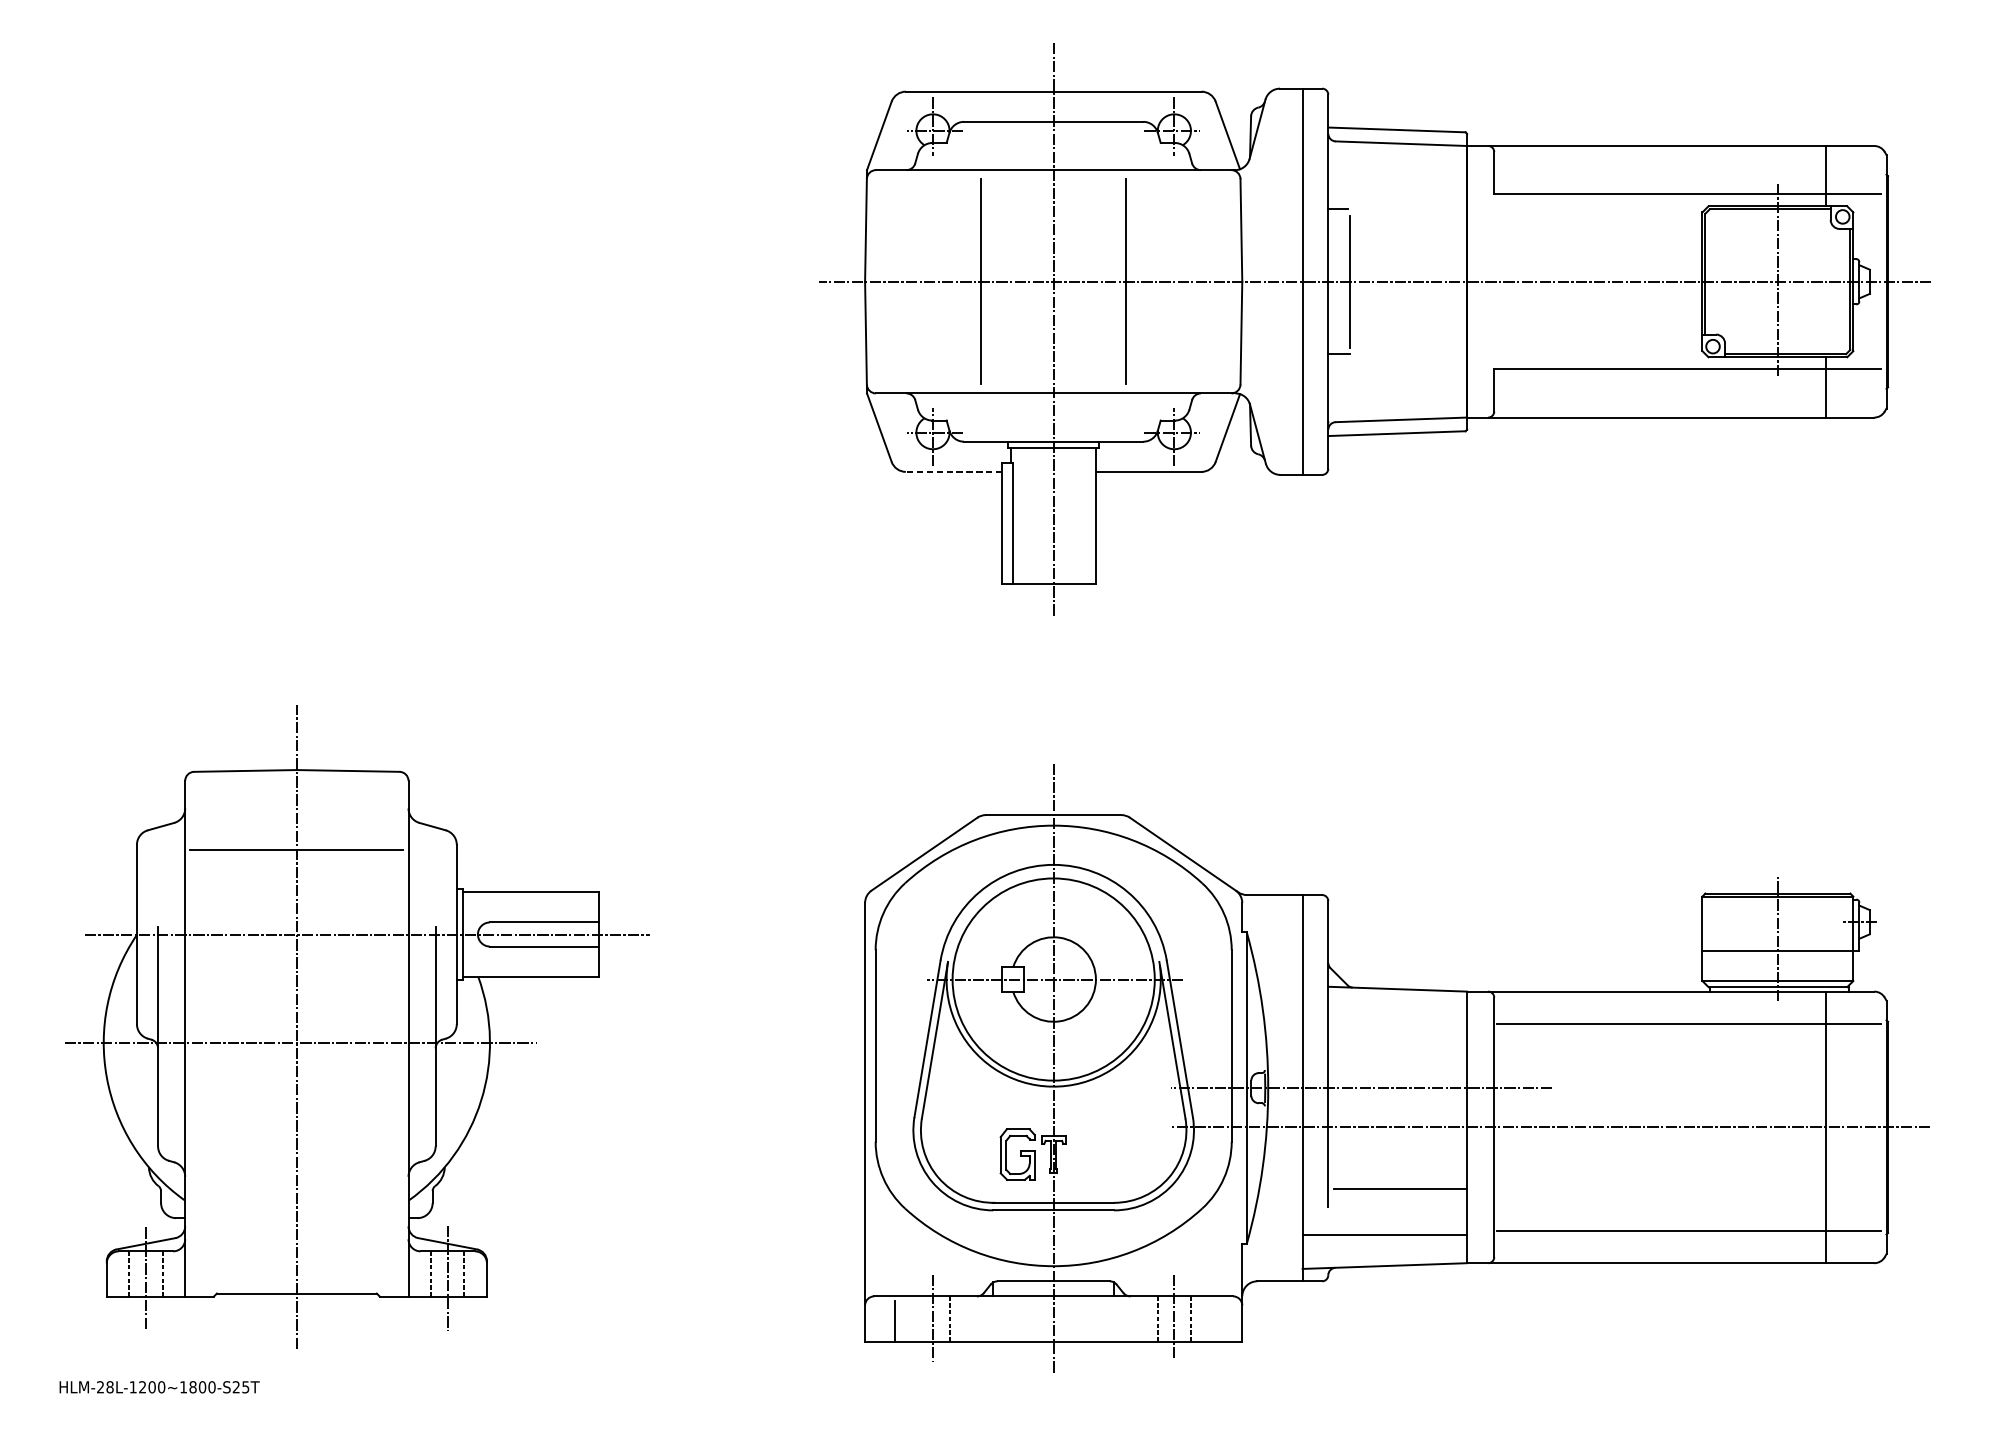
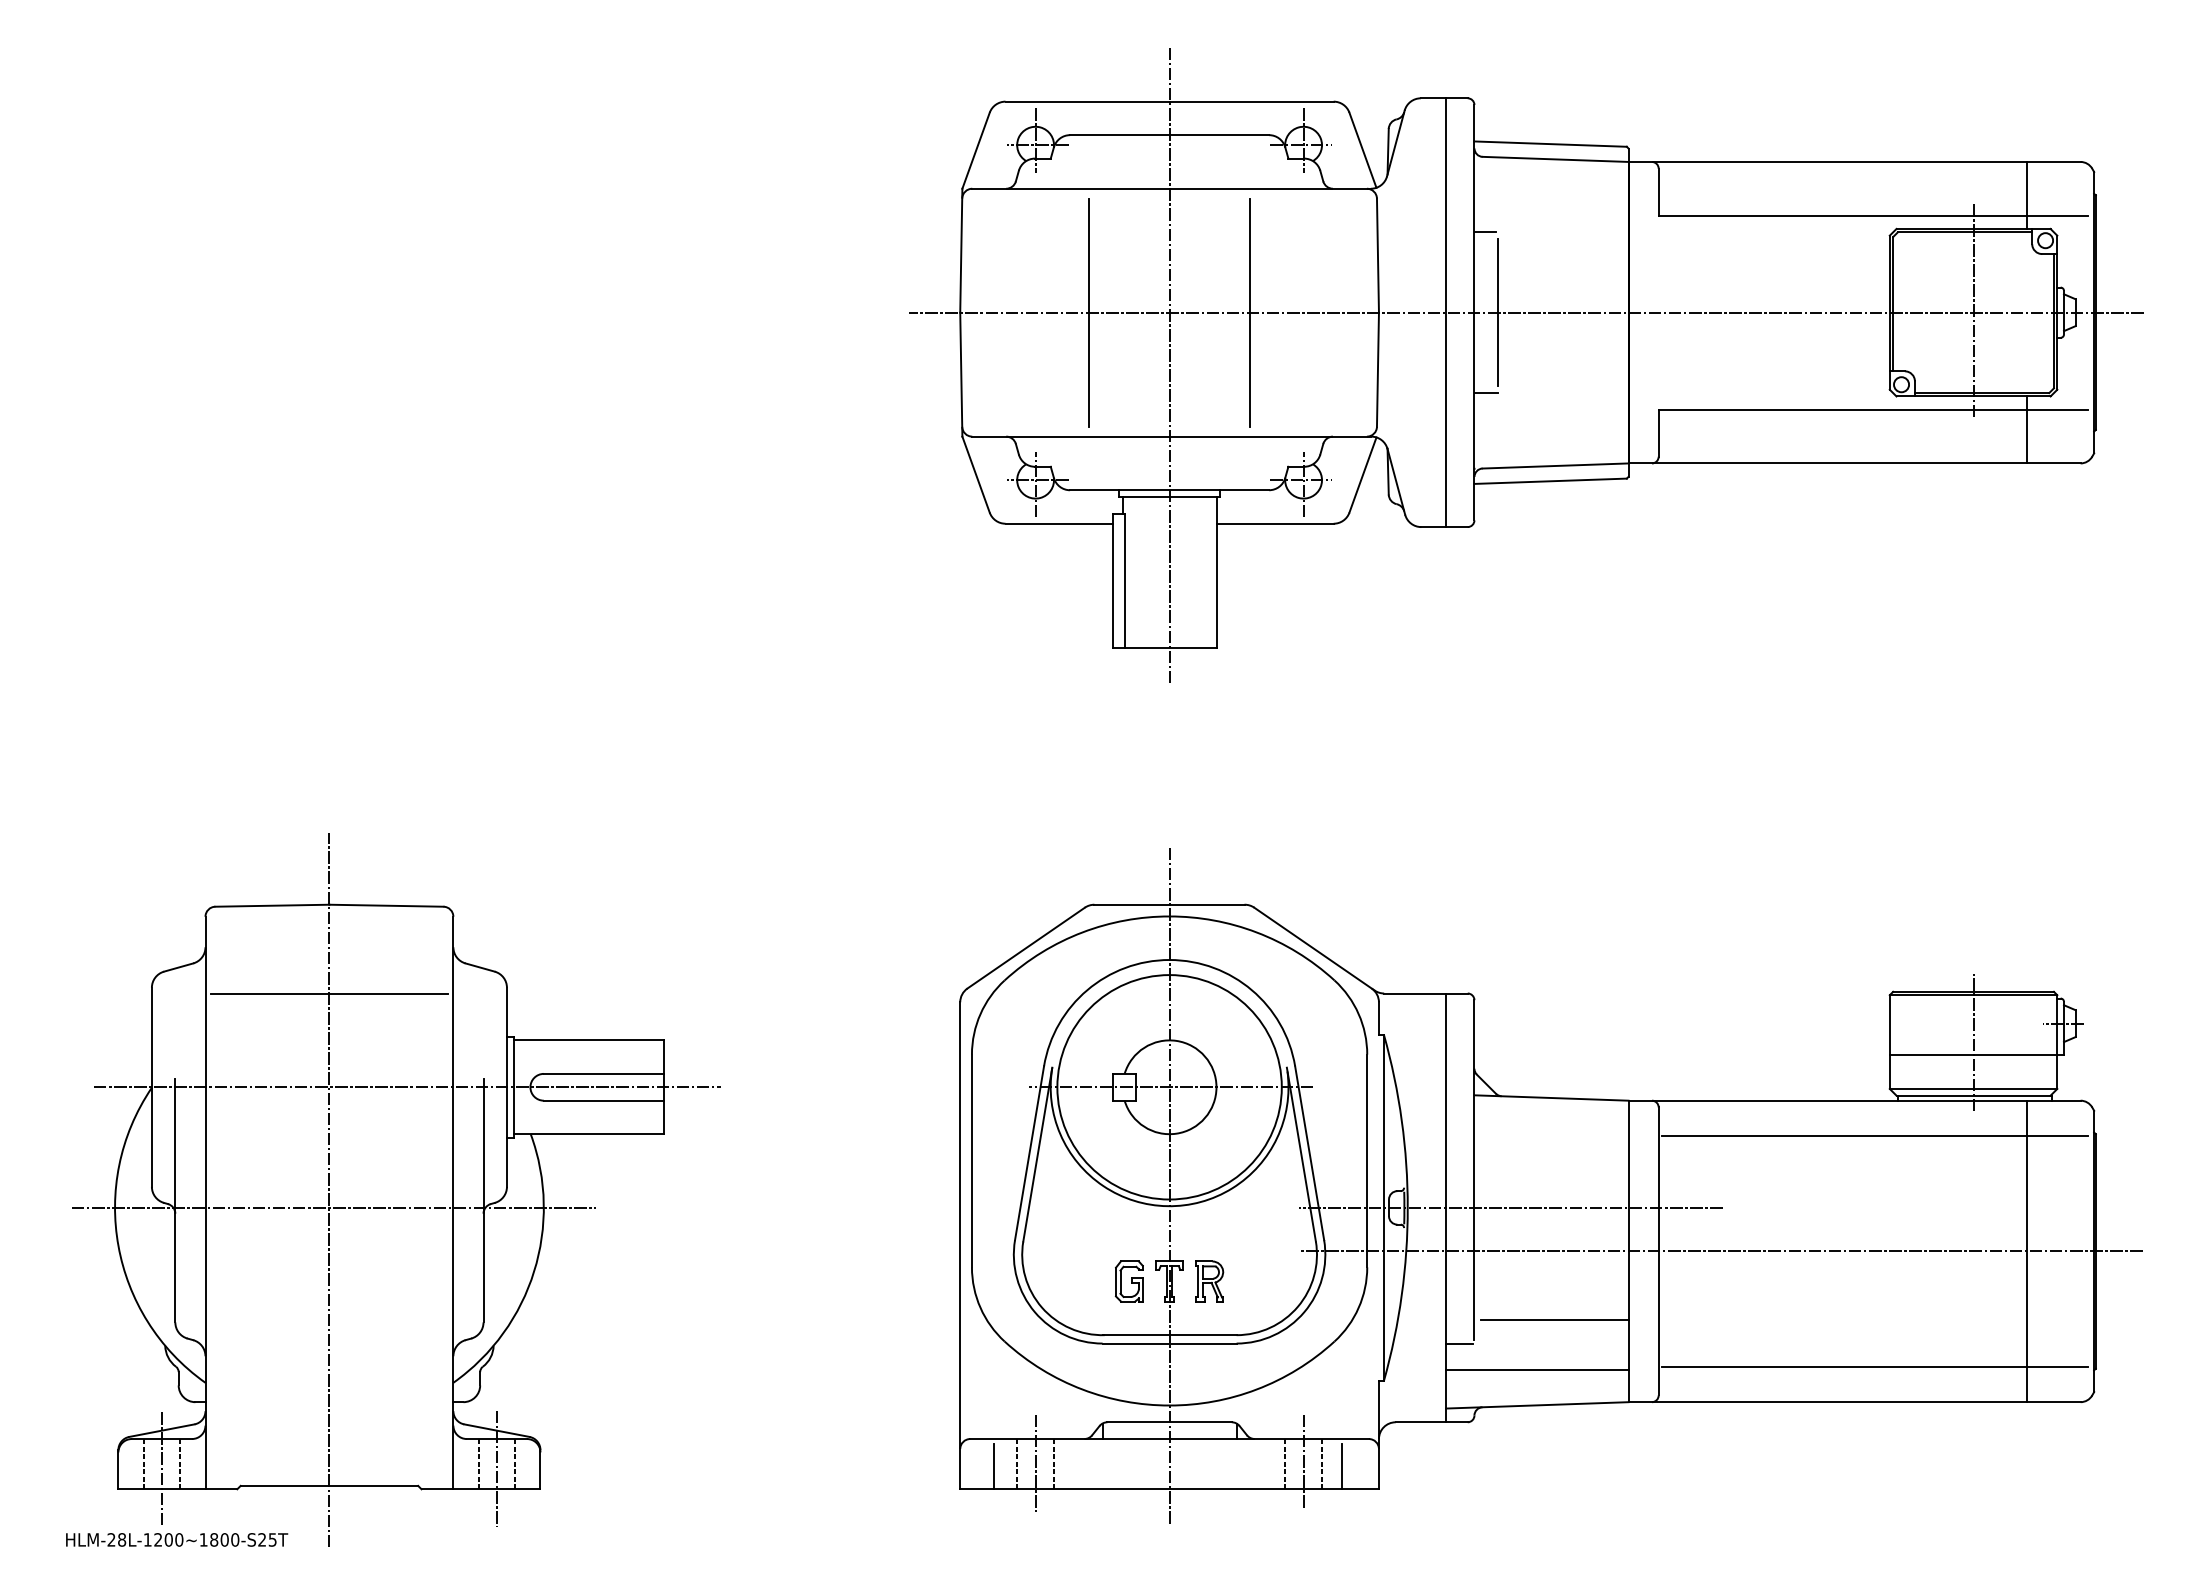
line: (954, 471) -> (1059, 523), dashed -> solid
part: (357, 1026) -> (396, 1189), moved
part: (1016, 1154) -> (1128, 1281), size x0.71
part: (1089, 1154) -> (1209, 1281), added
line: (1313, 1210) -> (1458, 1343), added
line: (916, 1319) -> (1017, 1464), added
line: (1209, 1321) -> (1342, 1466), added

